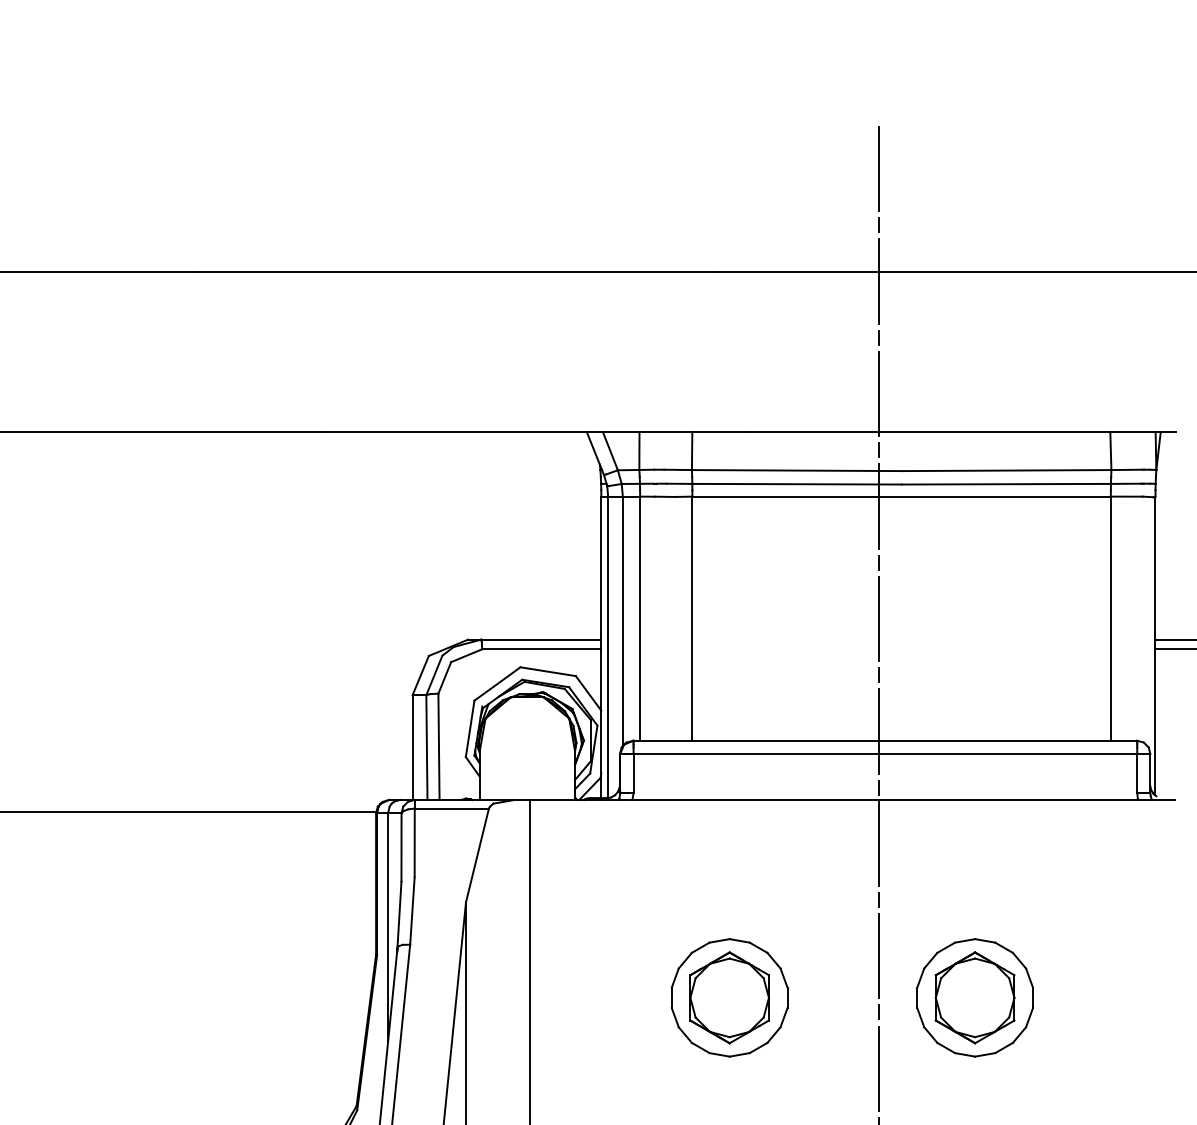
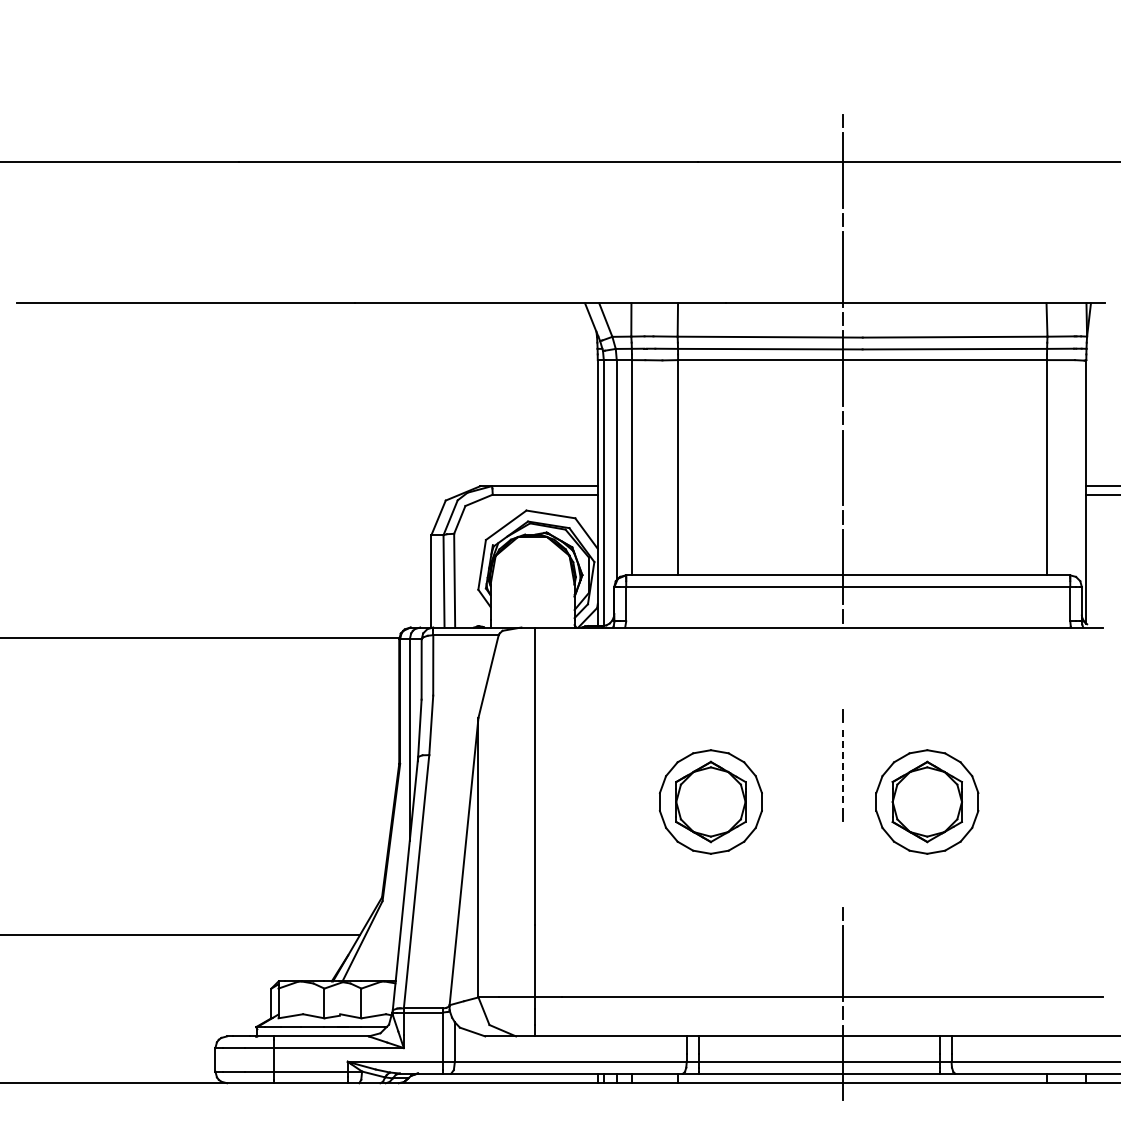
line: (878, 169) -> (842, 71), removed
line: (878, 843) -> (842, 665), removed
line: (878, 955) -> (842, 764), solid -> dashed
line: (878, 1068) -> (842, 864), removed

